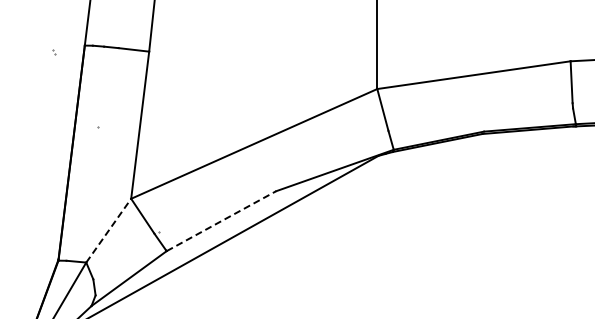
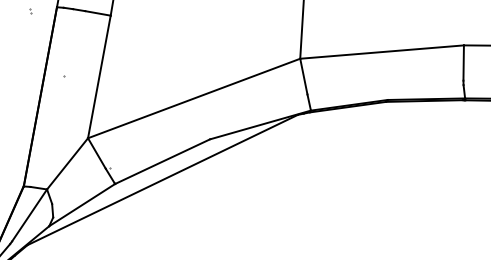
line: (221, 220) -> (162, 161), dashed -> solid
line: (108, 230) -> (67, 163), dashed -> solid

